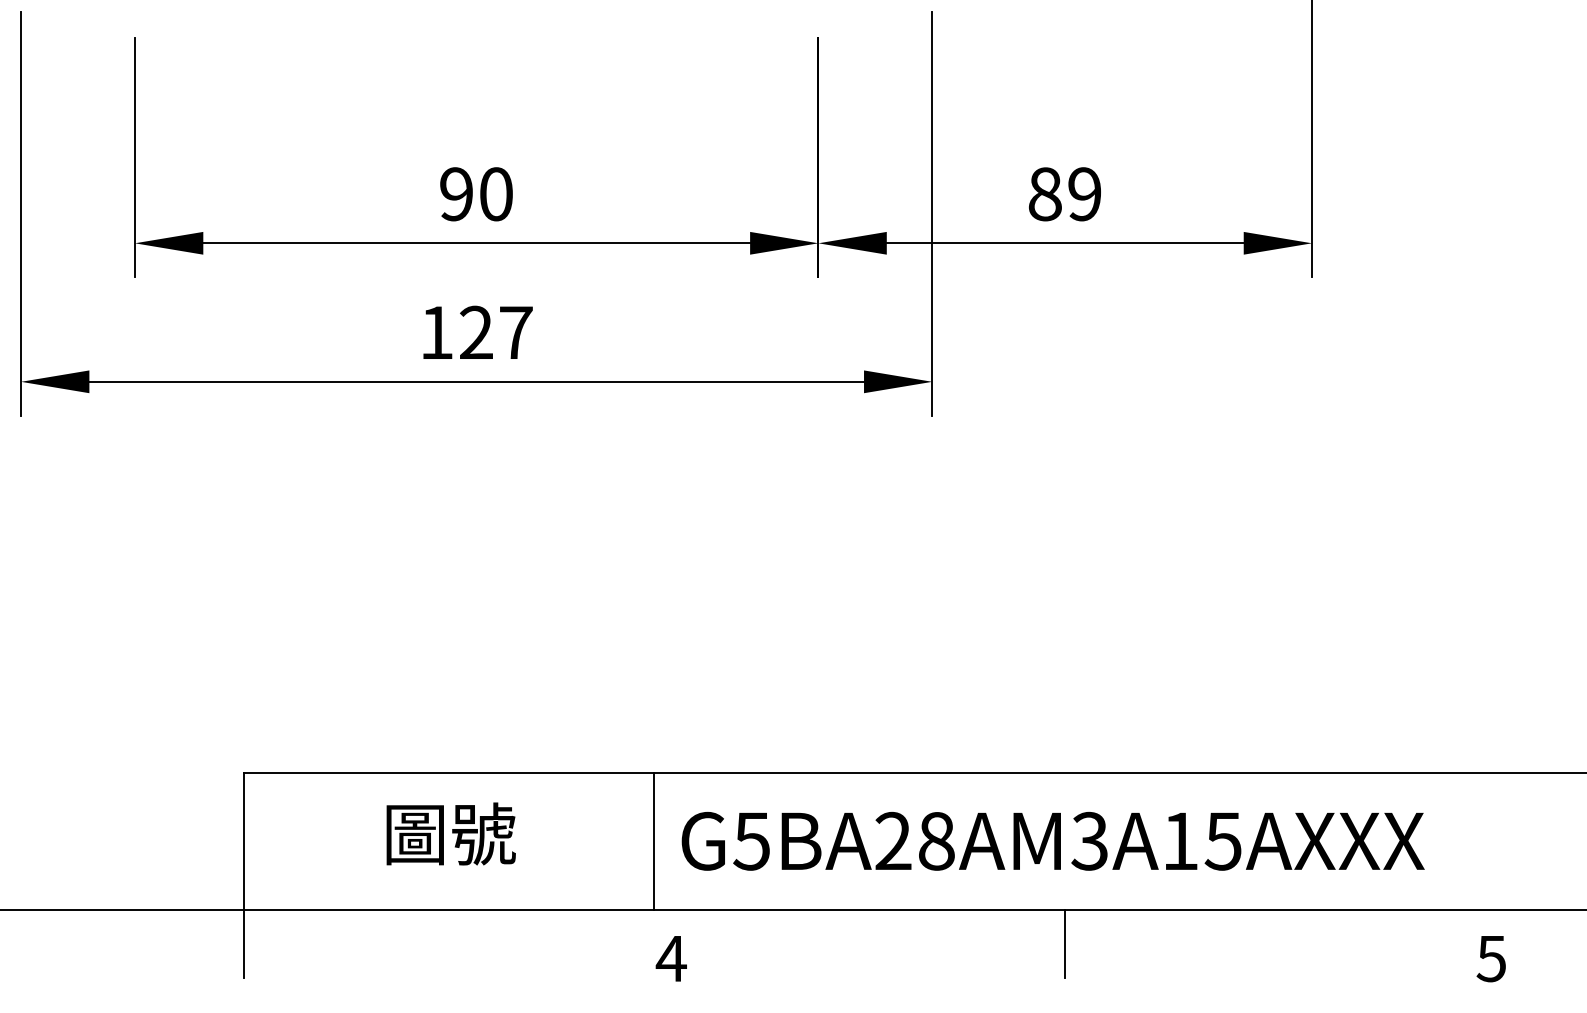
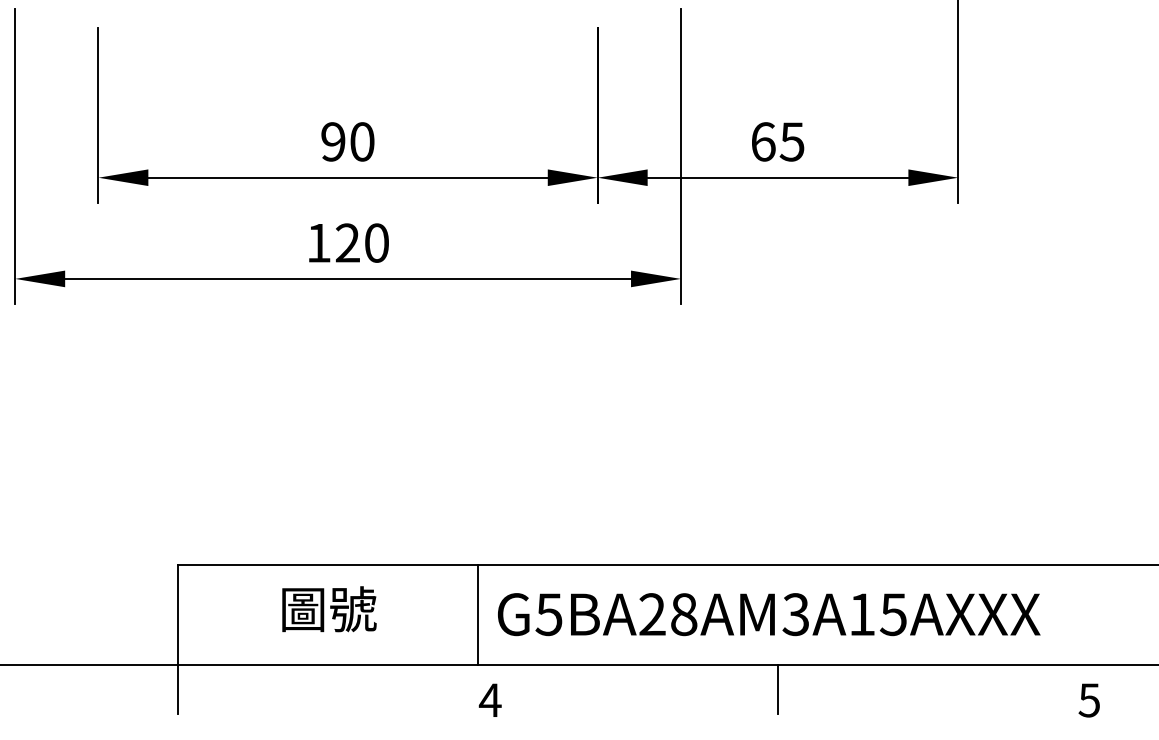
text: (1064, 194) -> (777, 142), 89 -> 65
text: (516, 332) -> (377, 242), 127 -> 120

